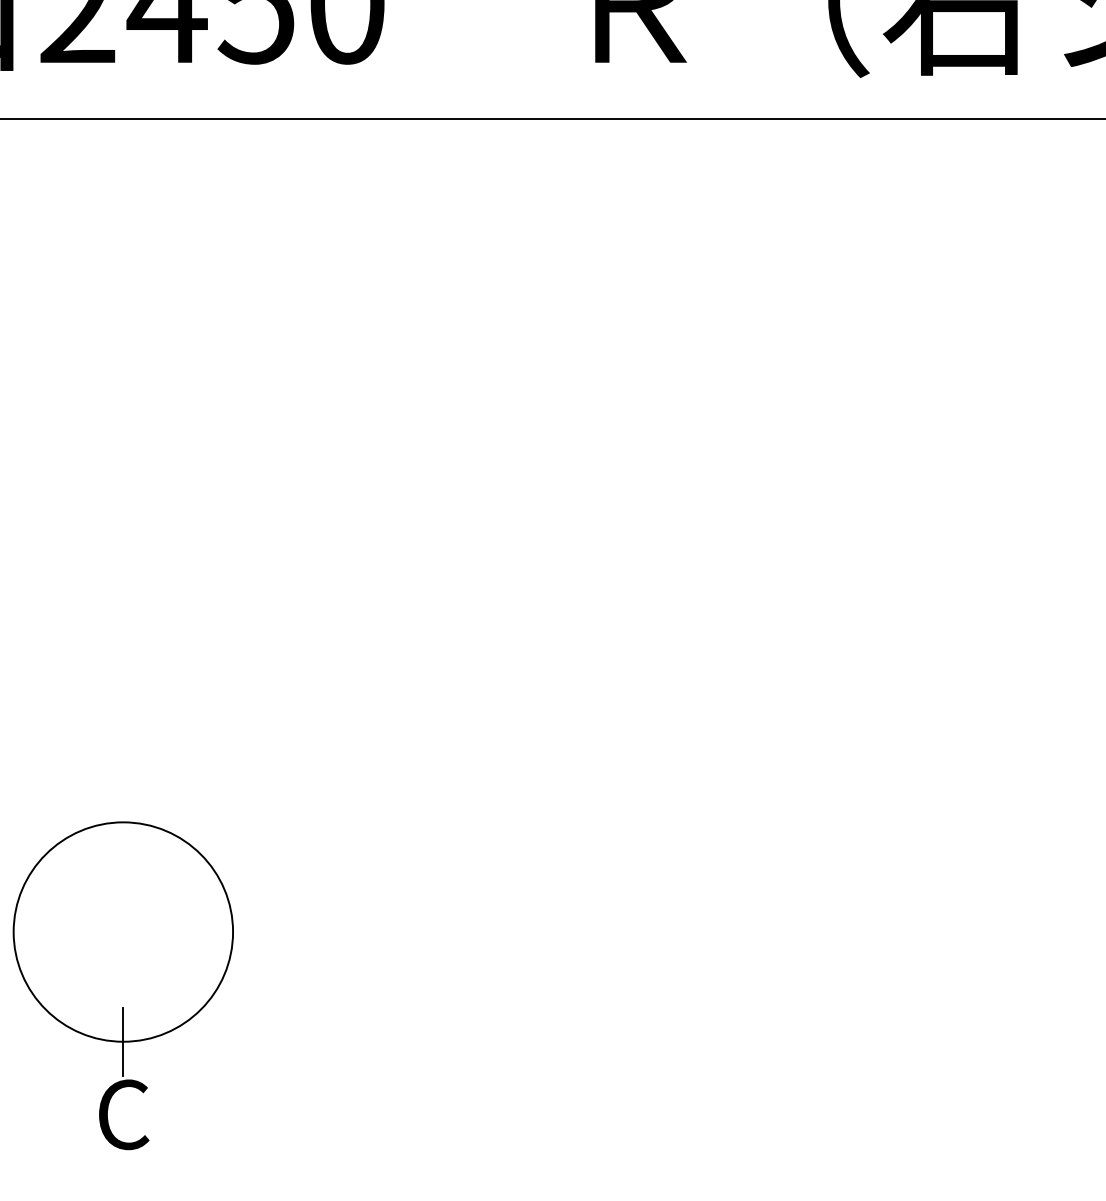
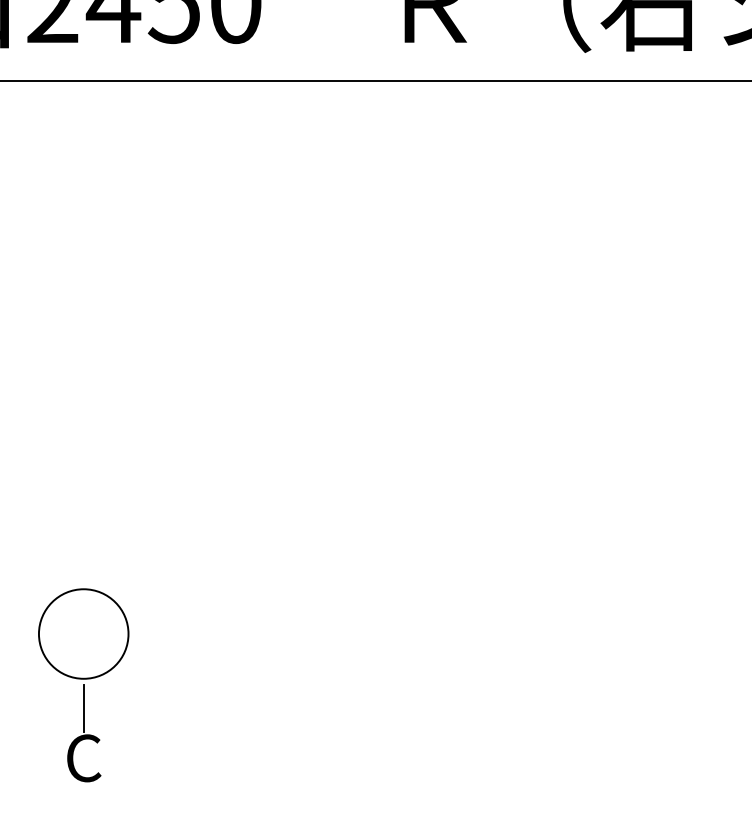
circle: (122, 931) -> (83, 633), size x0.6

